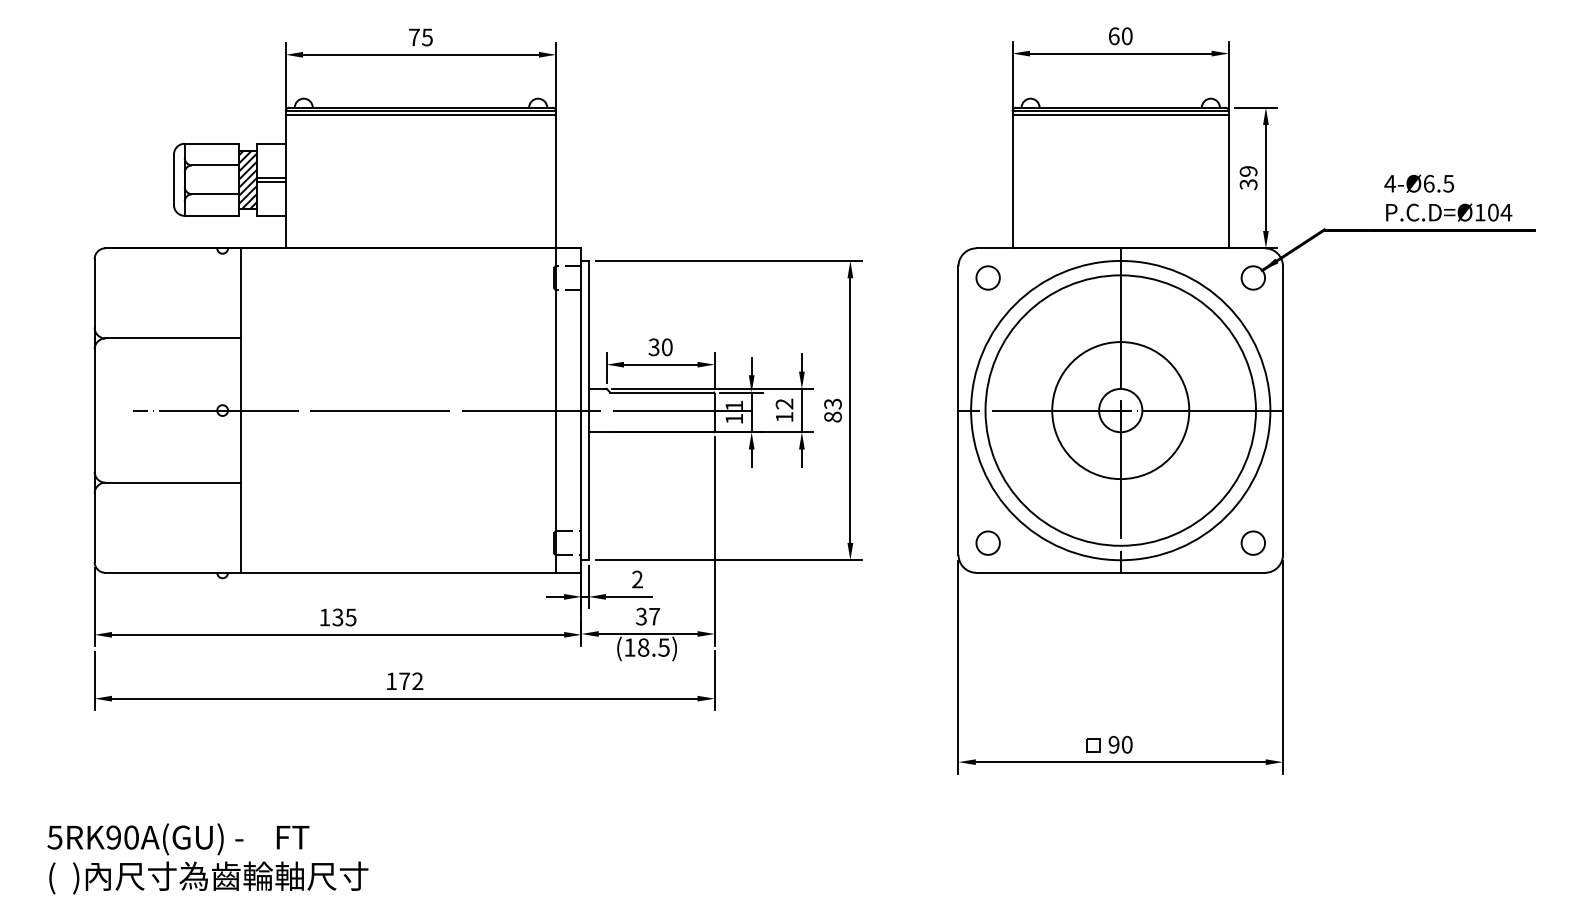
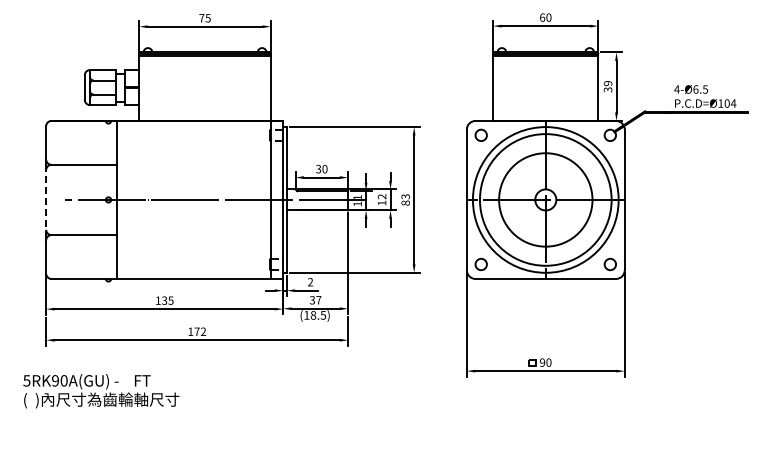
hatch: (247, 179) -> (120, 87), removed
circle: (1120, 409) -> (545, 199), size x1.4
line: (95, 411) -> (46, 200), solid -> dashed
text: (208, 859) -> (101, 391), moved

